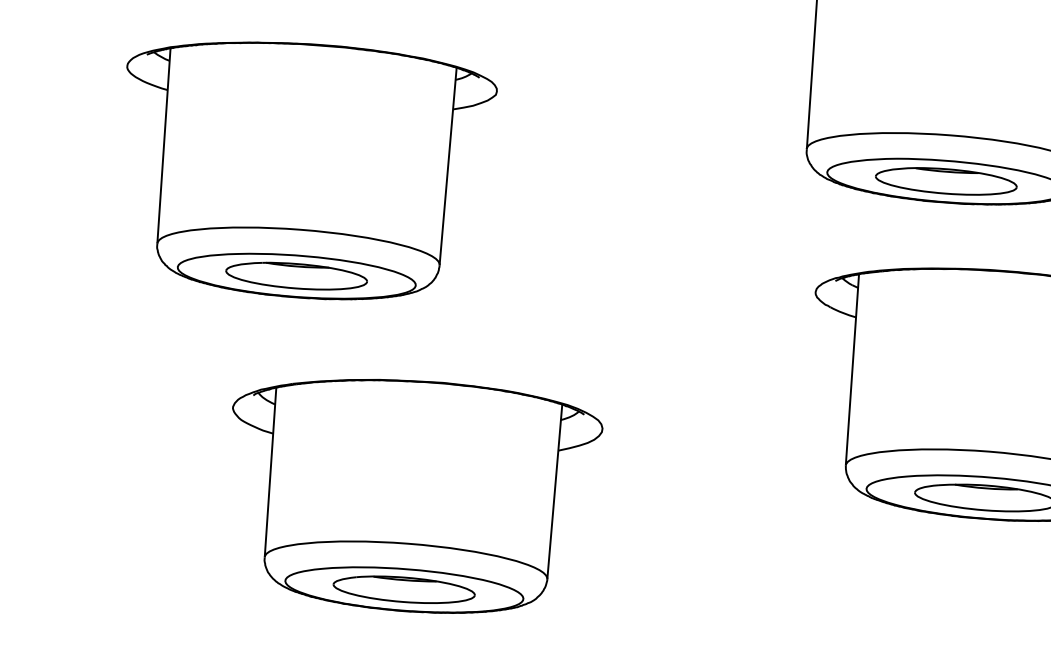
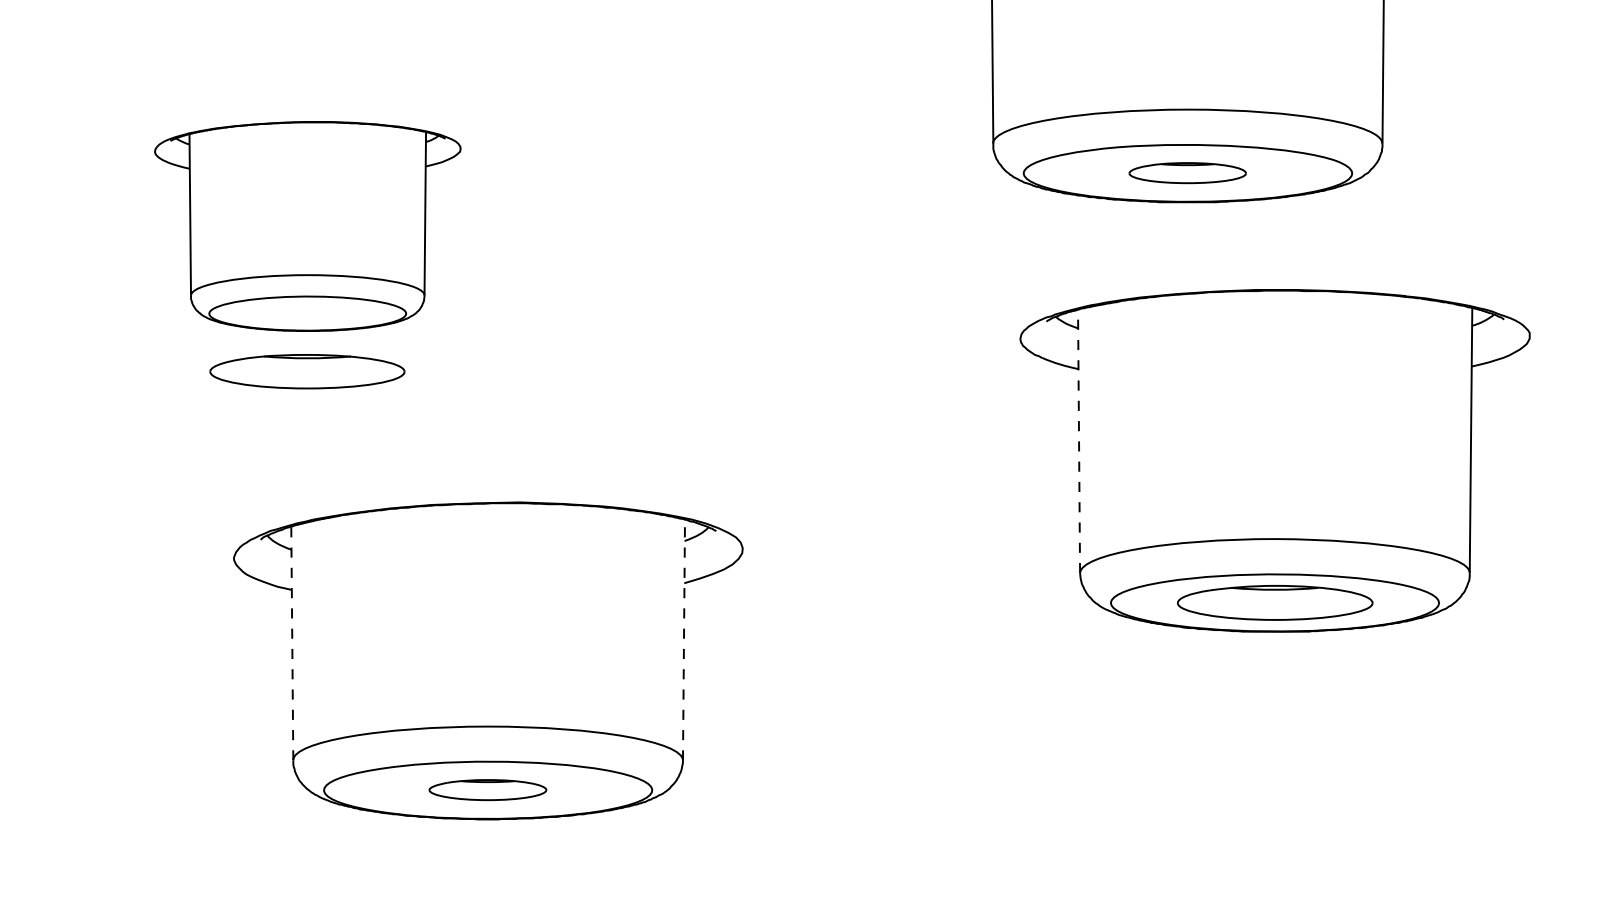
part: (304, 170) -> (307, 226), size x0.6
part: (946, 180) -> (1187, 172), size x0.6
line: (852, 369) -> (1079, 441), solid -> dashed
line: (270, 472) -> (292, 643), solid -> dashed
line: (555, 491) -> (684, 639), solid -> dashed
part: (403, 589) -> (487, 789), size x0.6

